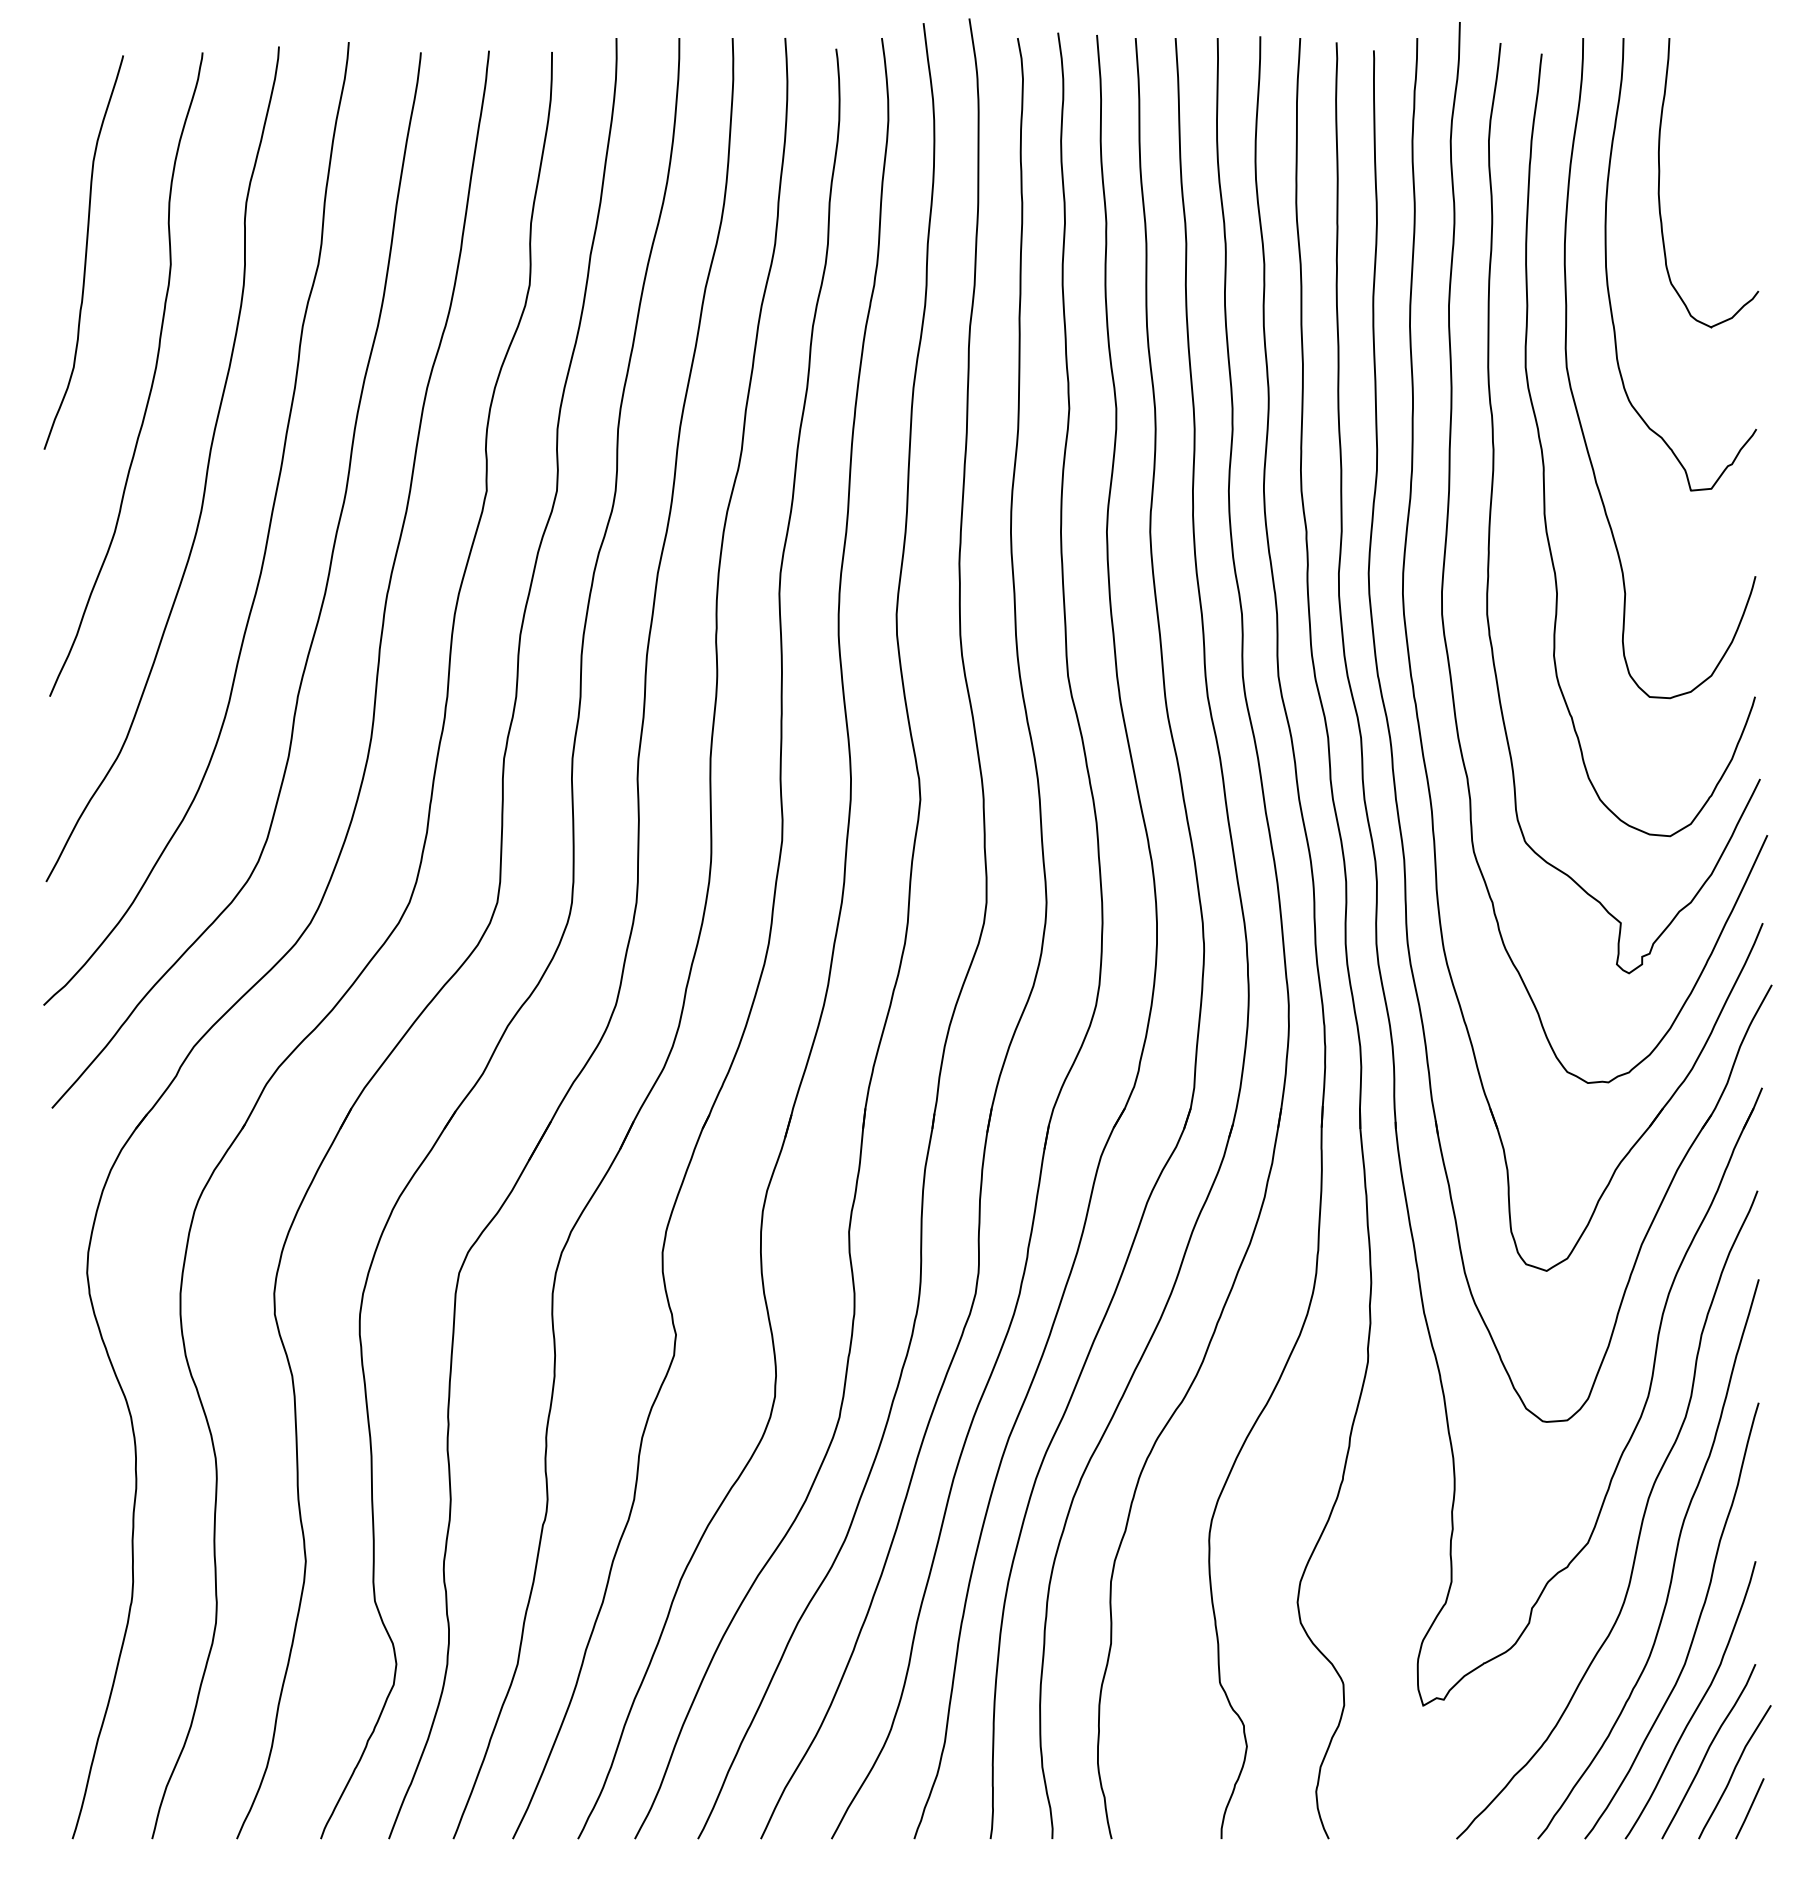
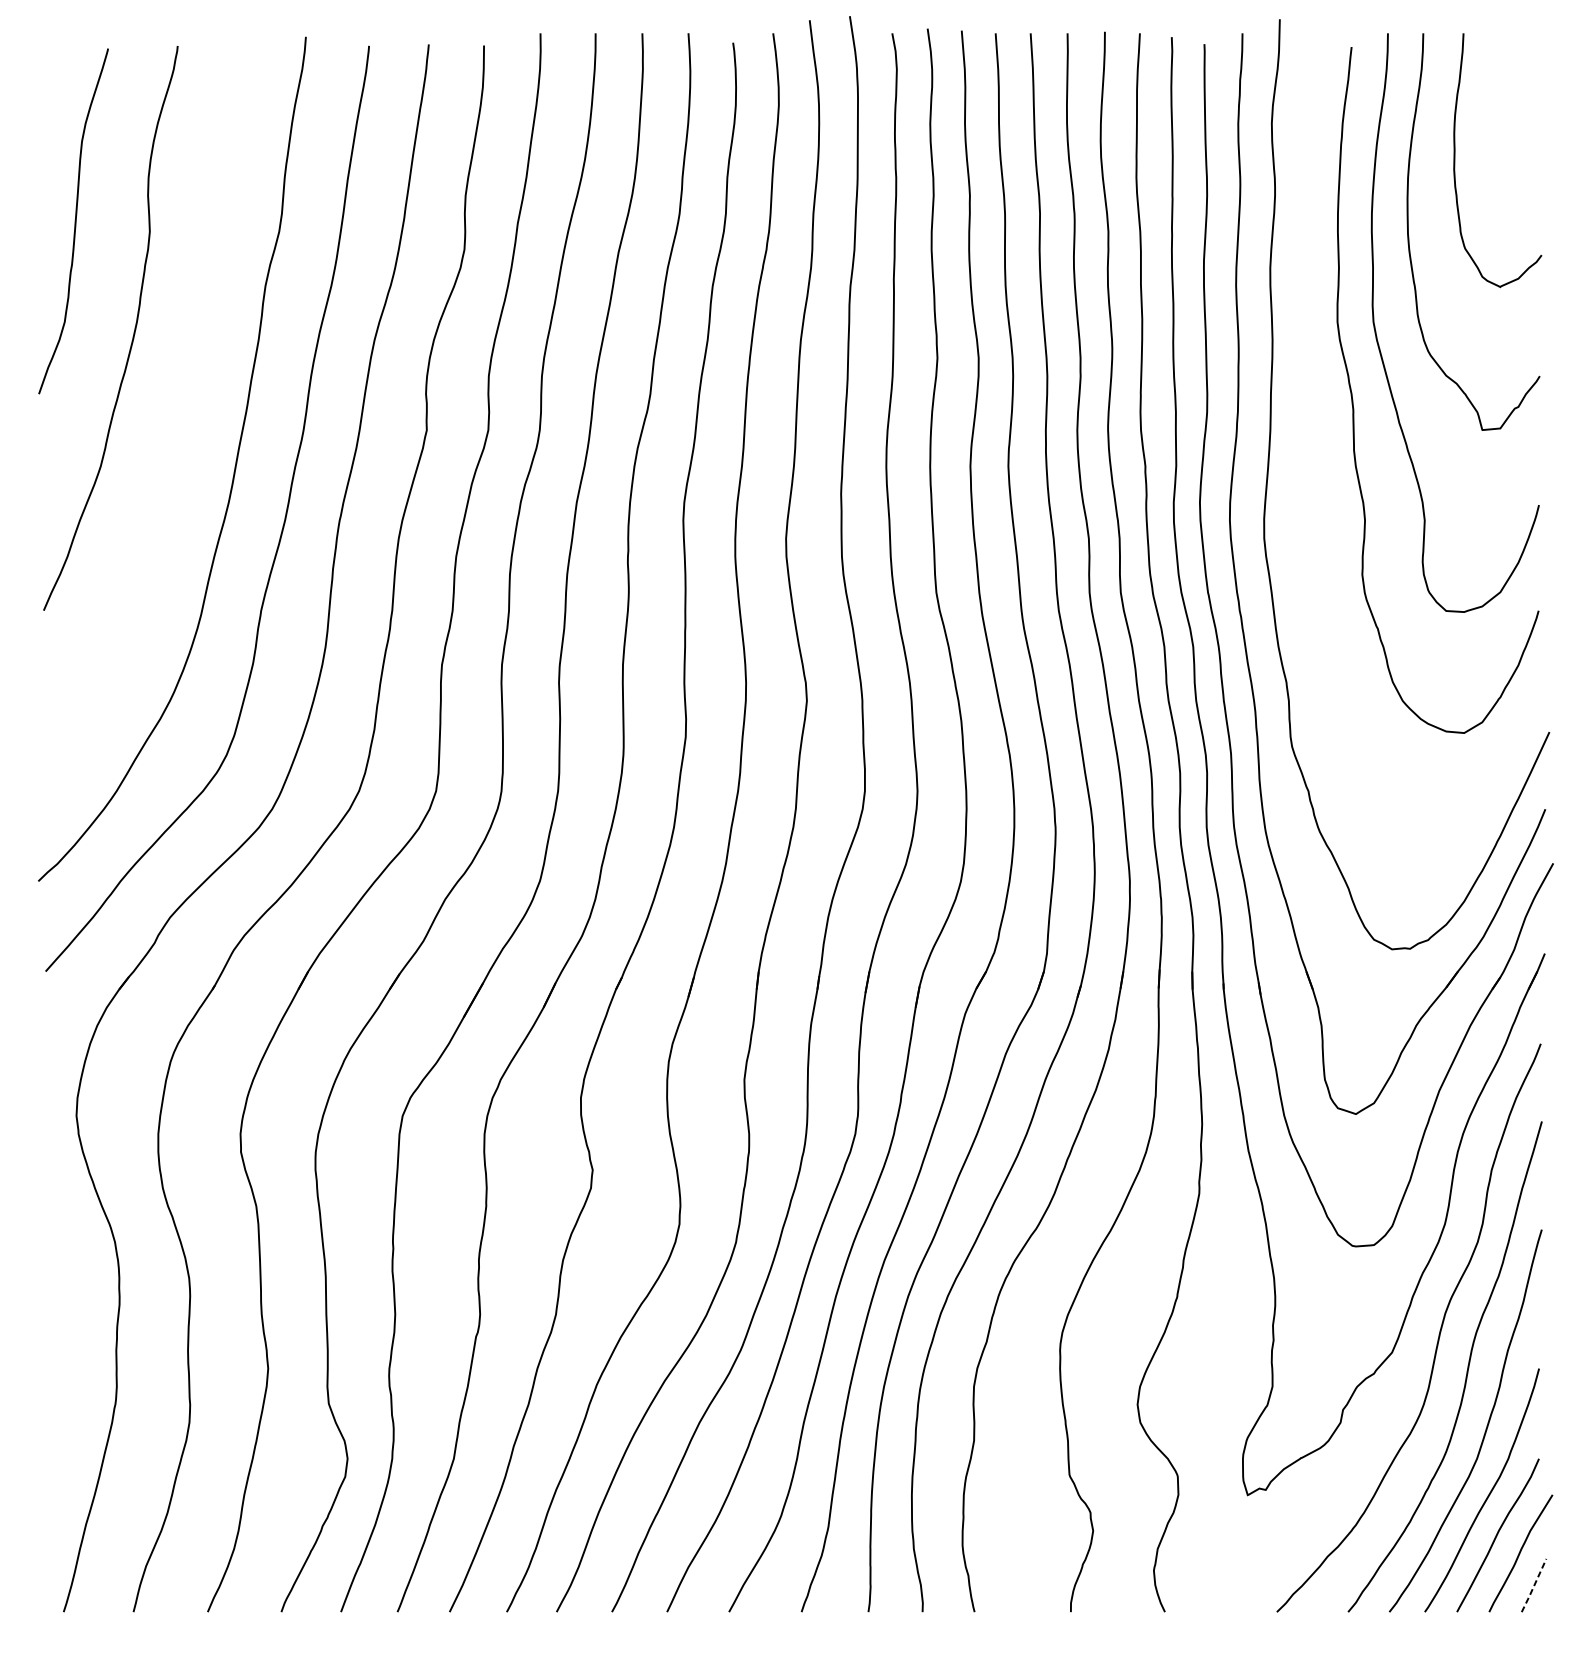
curve: (206, 468) -> (181, 410), removed
curve: (1492, 500) -> (1308, 438), removed
line: (1750, 1809) -> (1534, 1586), solid -> dashed

